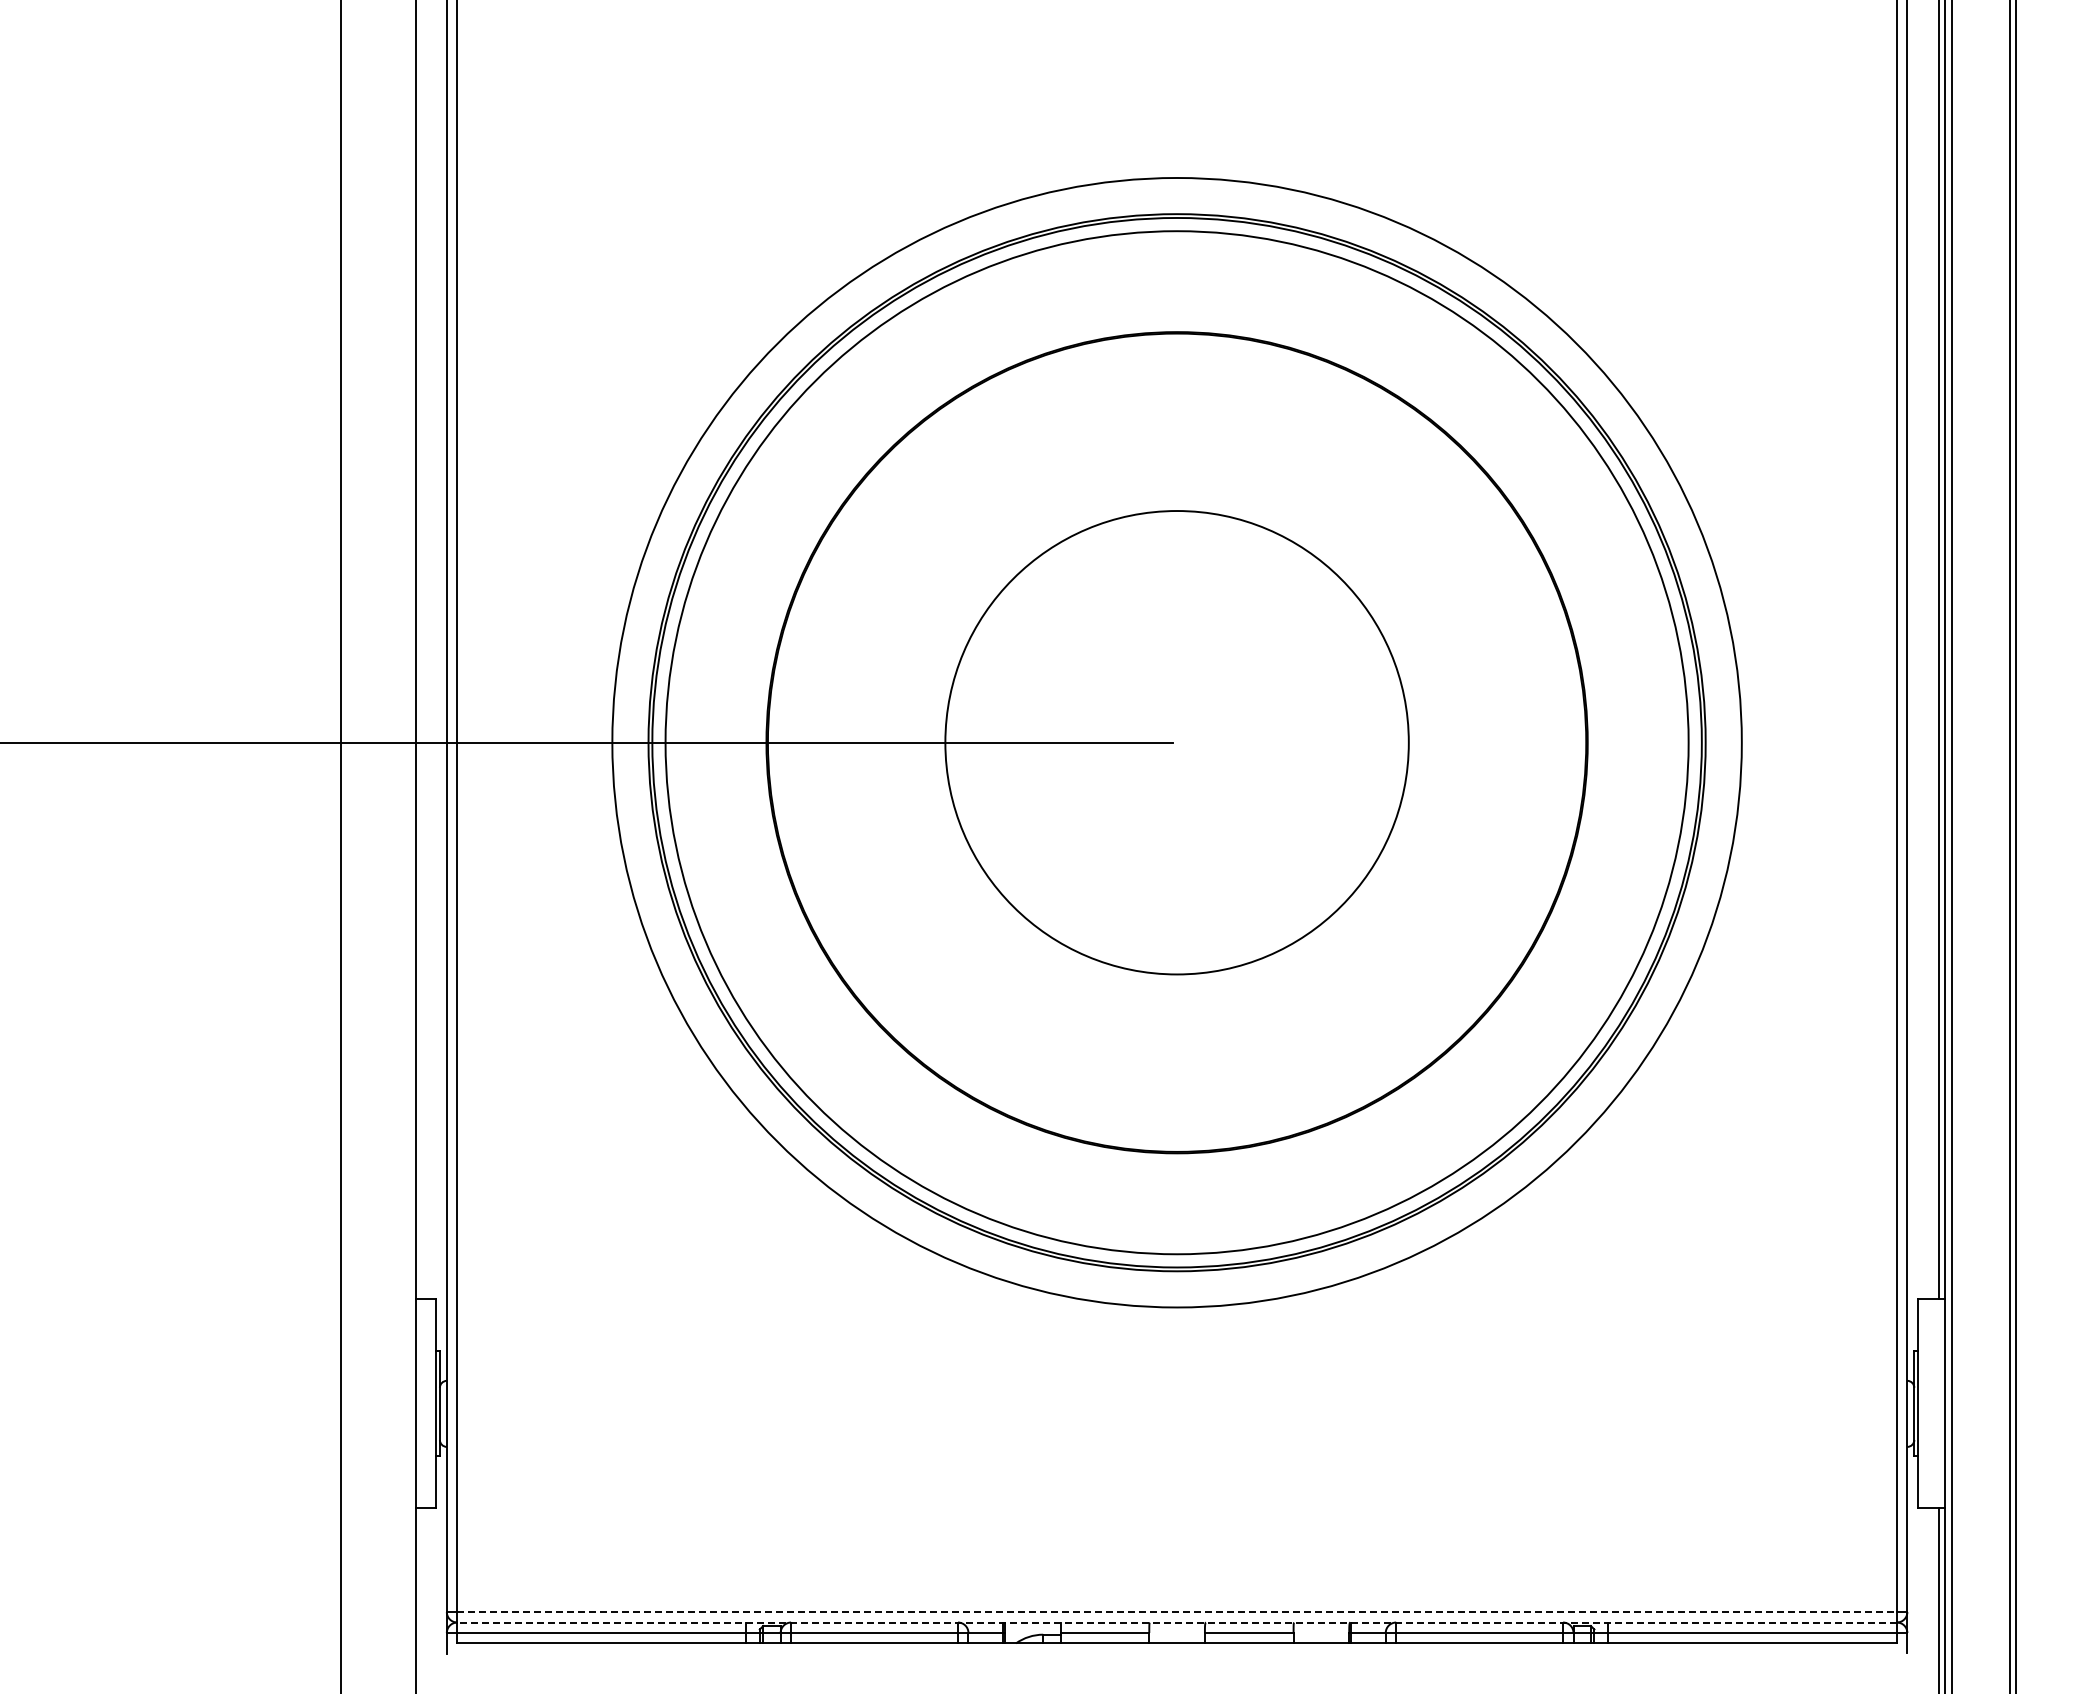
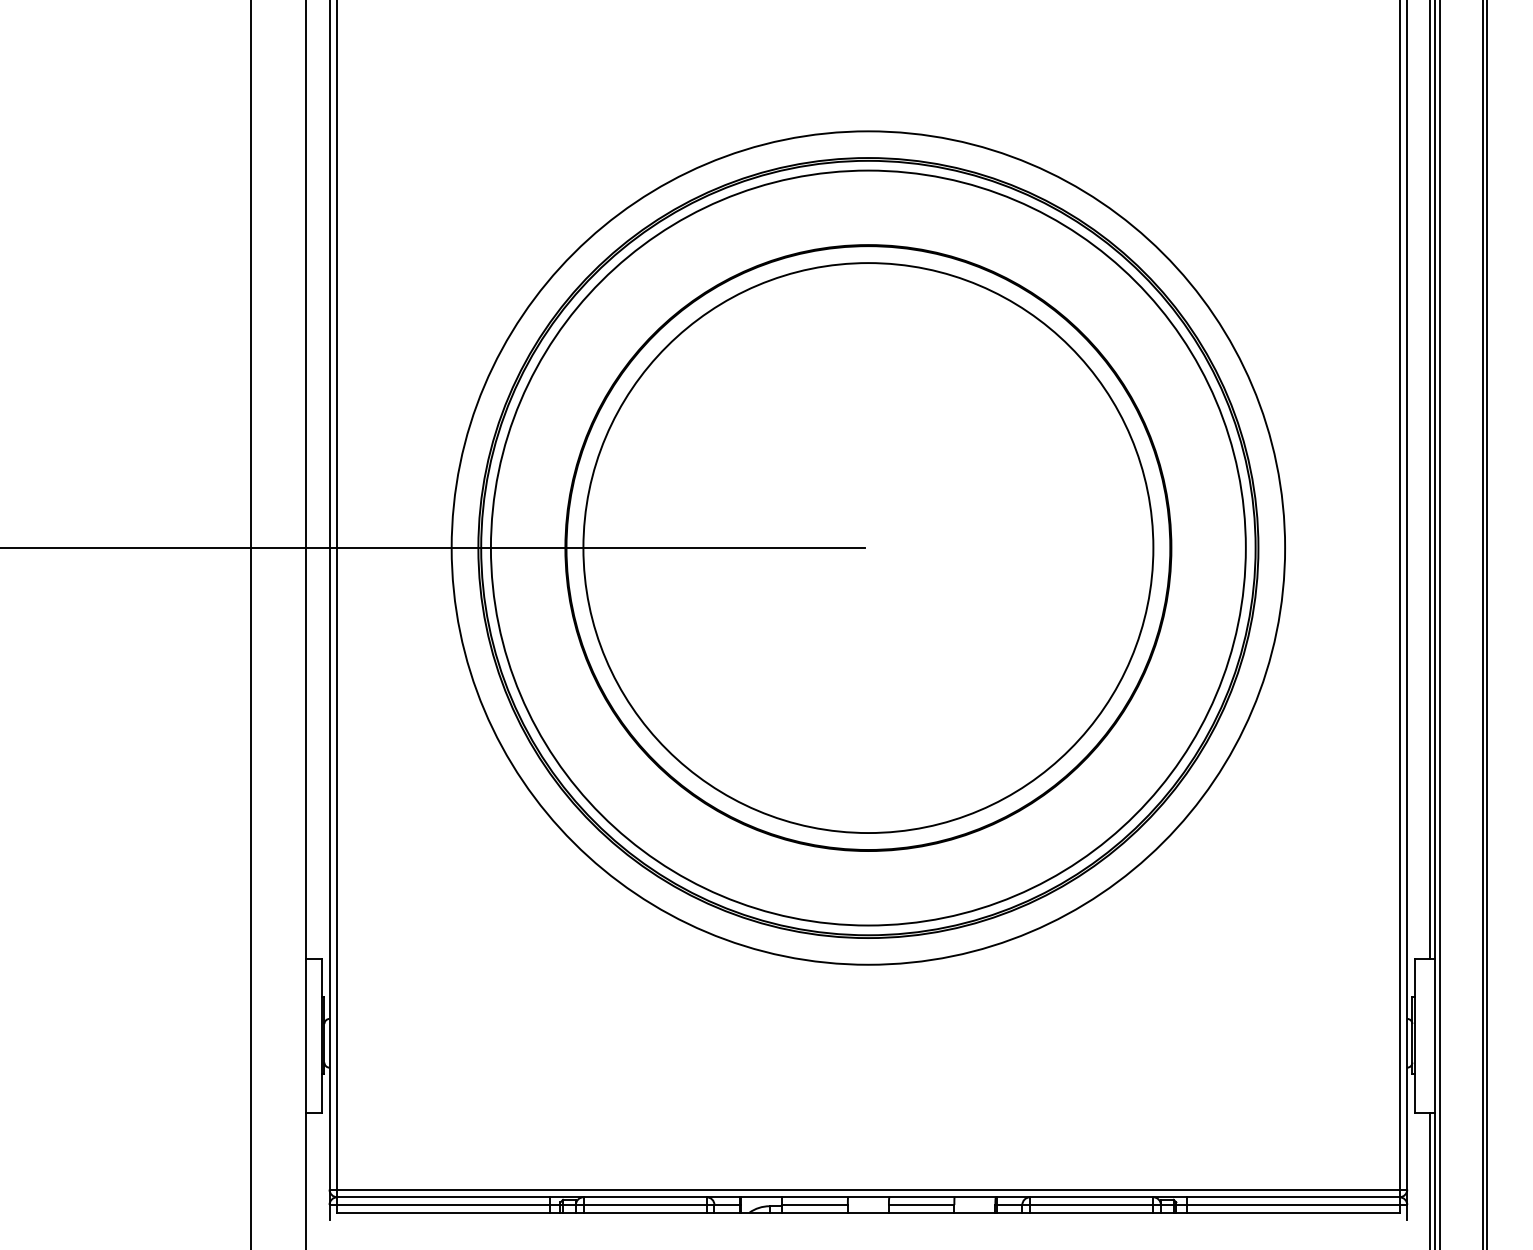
circle: (1176, 742) -> (867, 547), size x1.67
line: (1177, 1612) -> (868, 1189), dashed -> solid
line: (1177, 1622) -> (868, 1197), dashed -> solid

